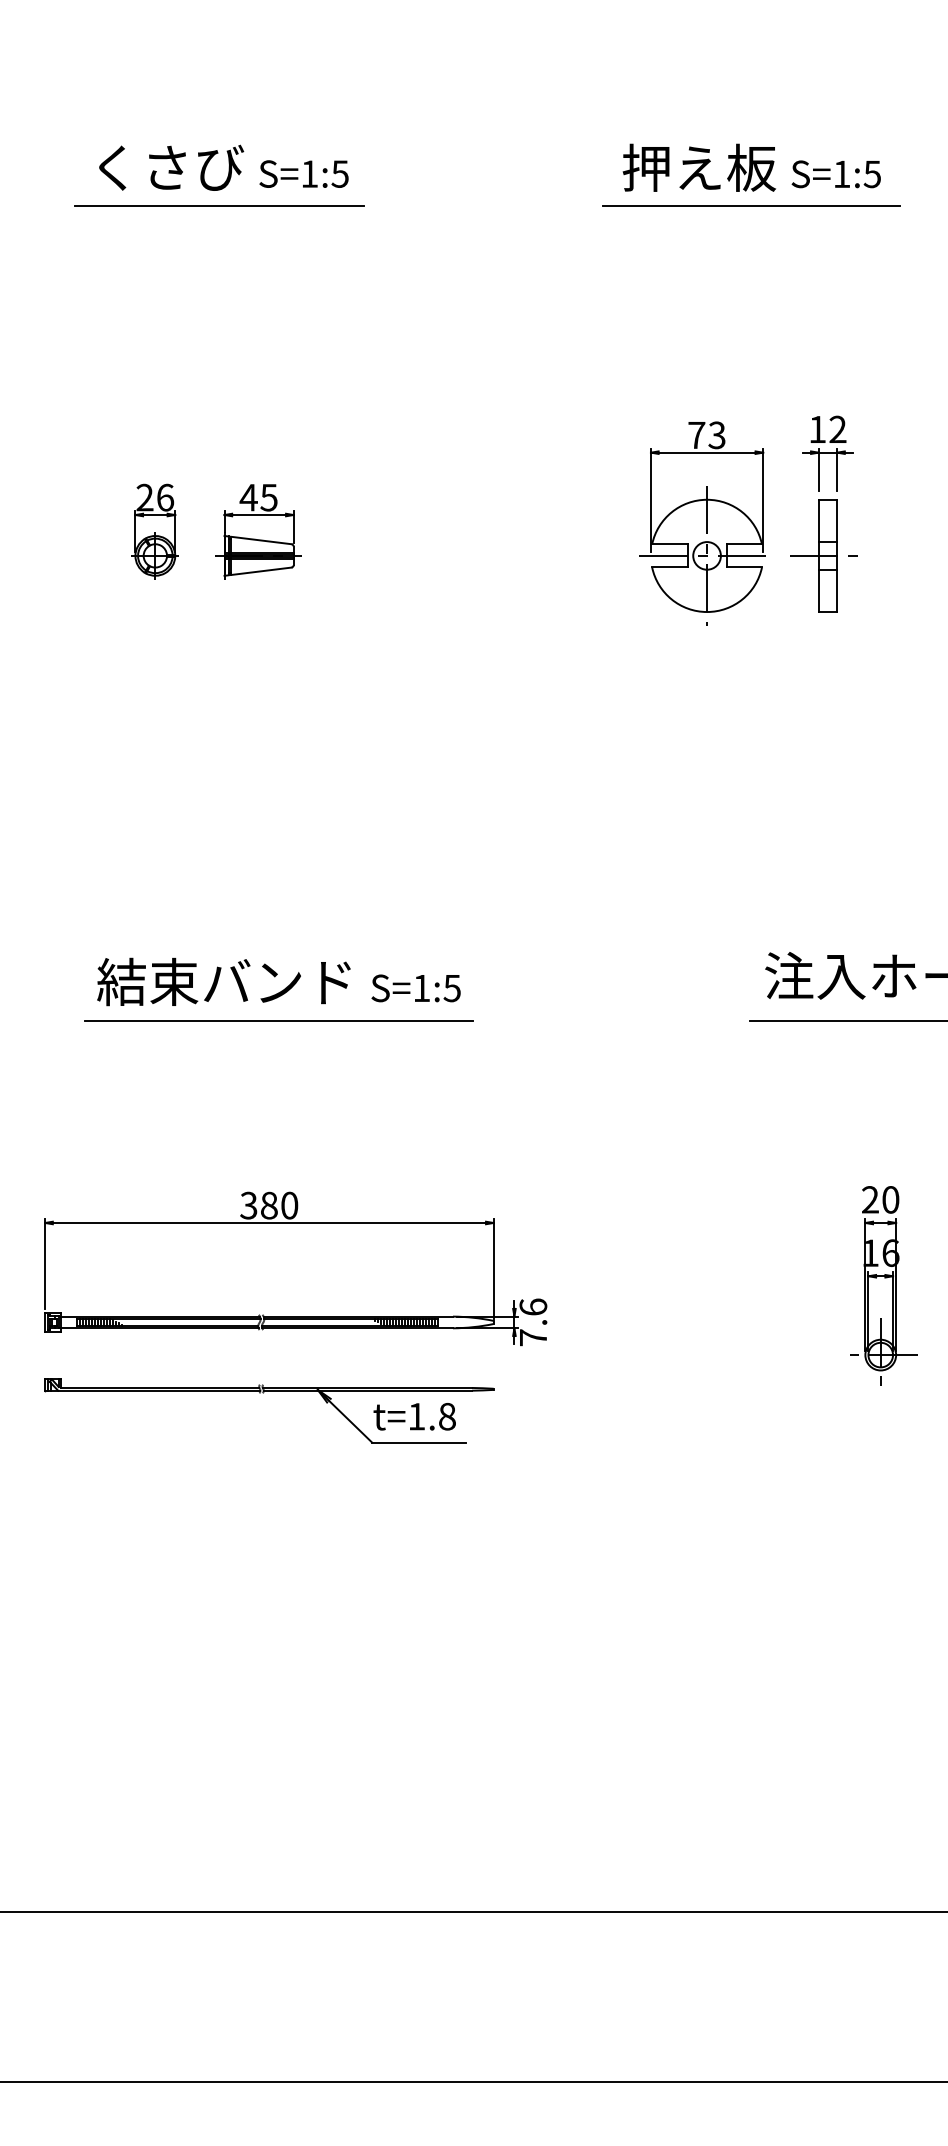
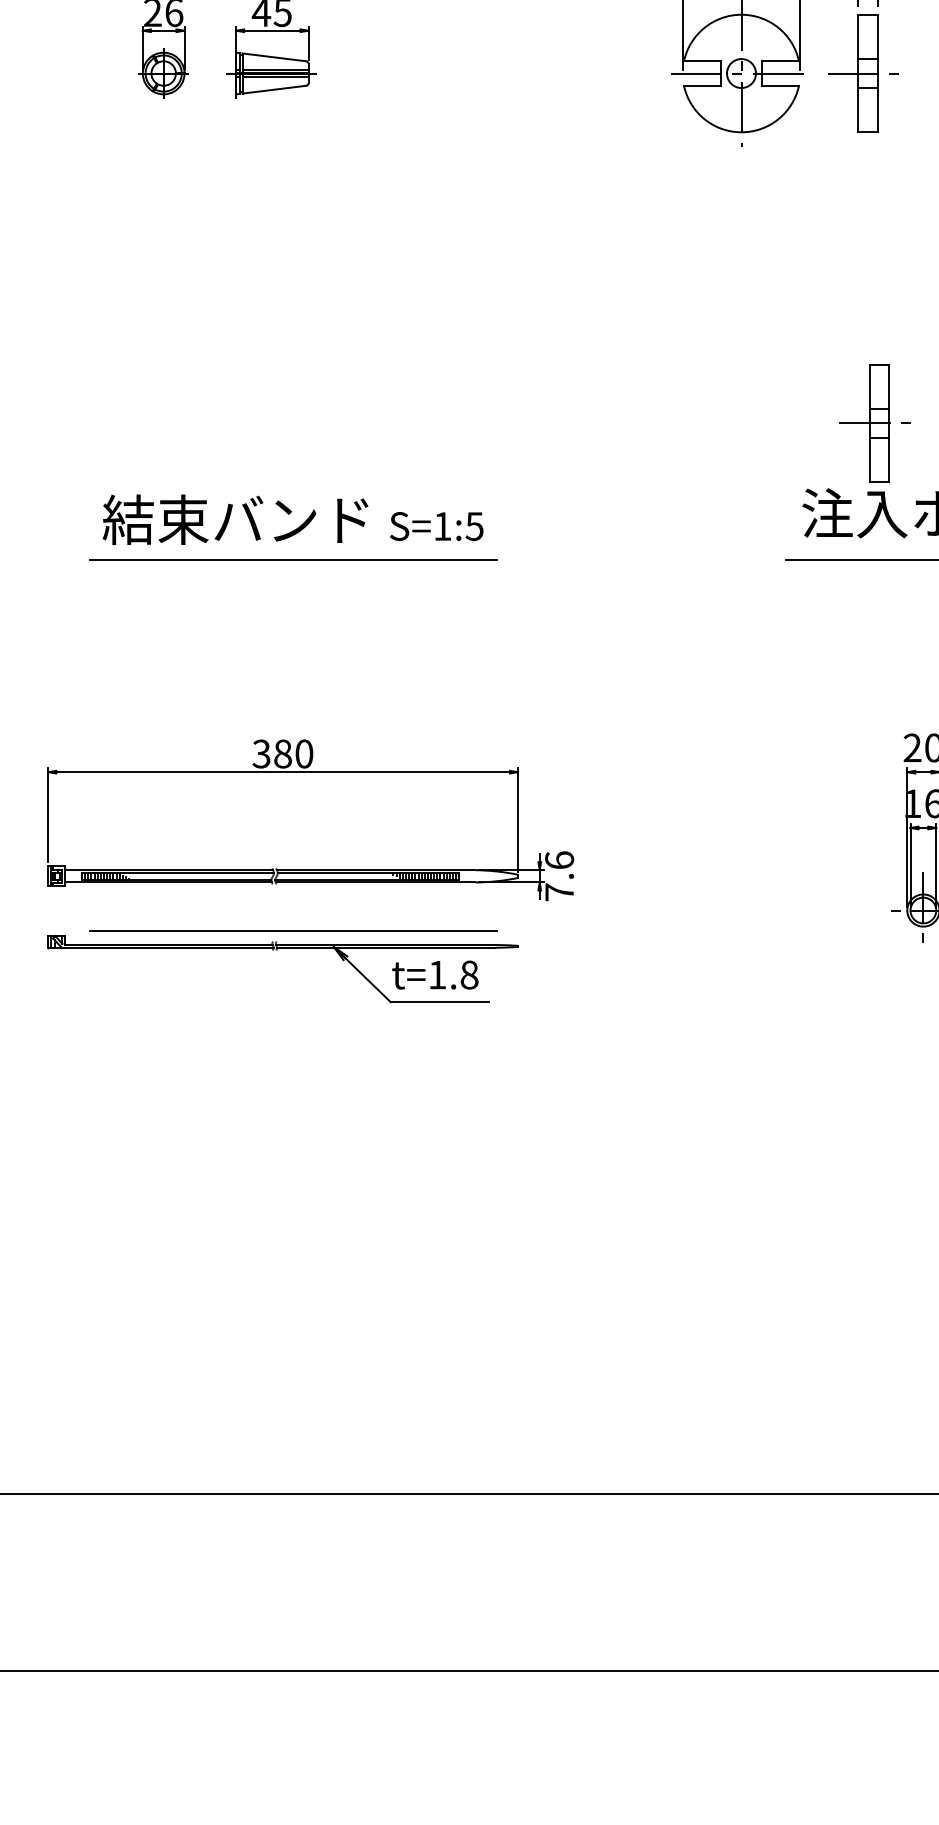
part: (834, 889) -> (874, 422), added
line: (278, 1374) -> (292, 930), added

